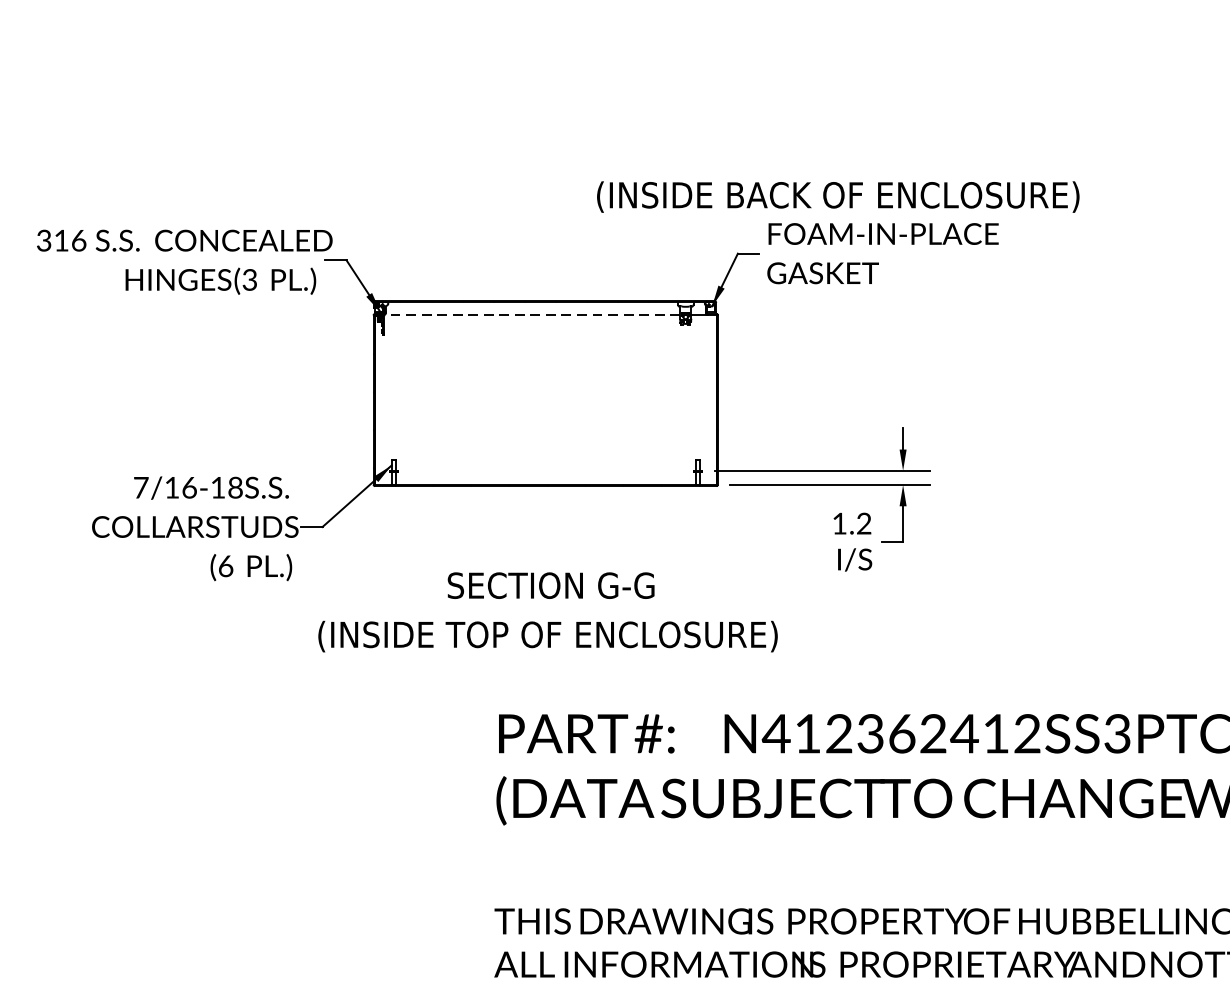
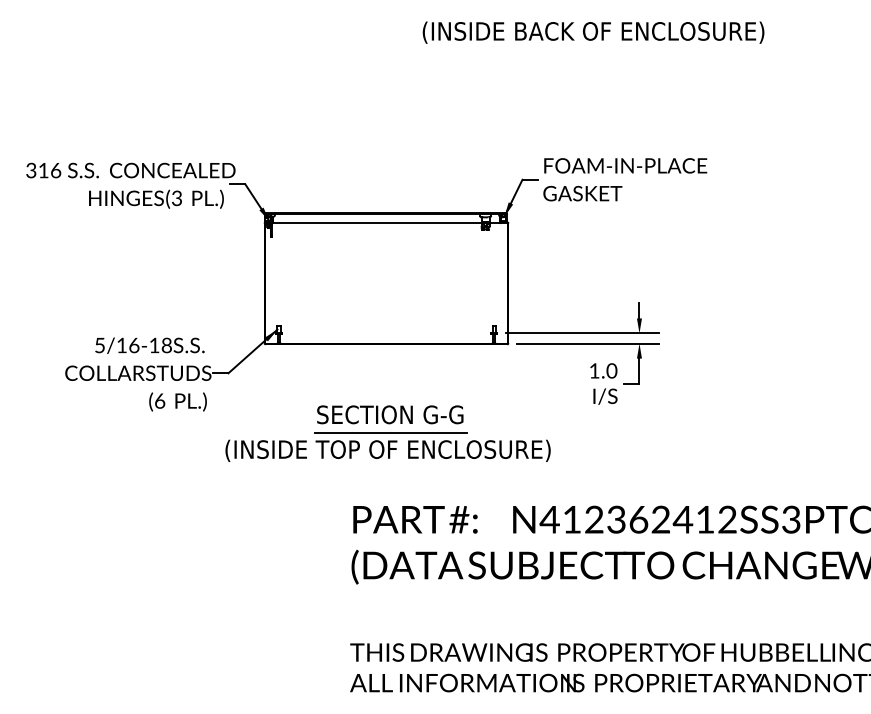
text: (838, 196) -> (593, 32), moved
line: (531, 315) -> (376, 223), dashed -> solid
text: (141, 487) -> (100, 345), 7/16-18 -> 5/16-18
text: (863, 523) -> (611, 370), 1.2 -> 1.0
line: (551, 610) -> (390, 432), added

